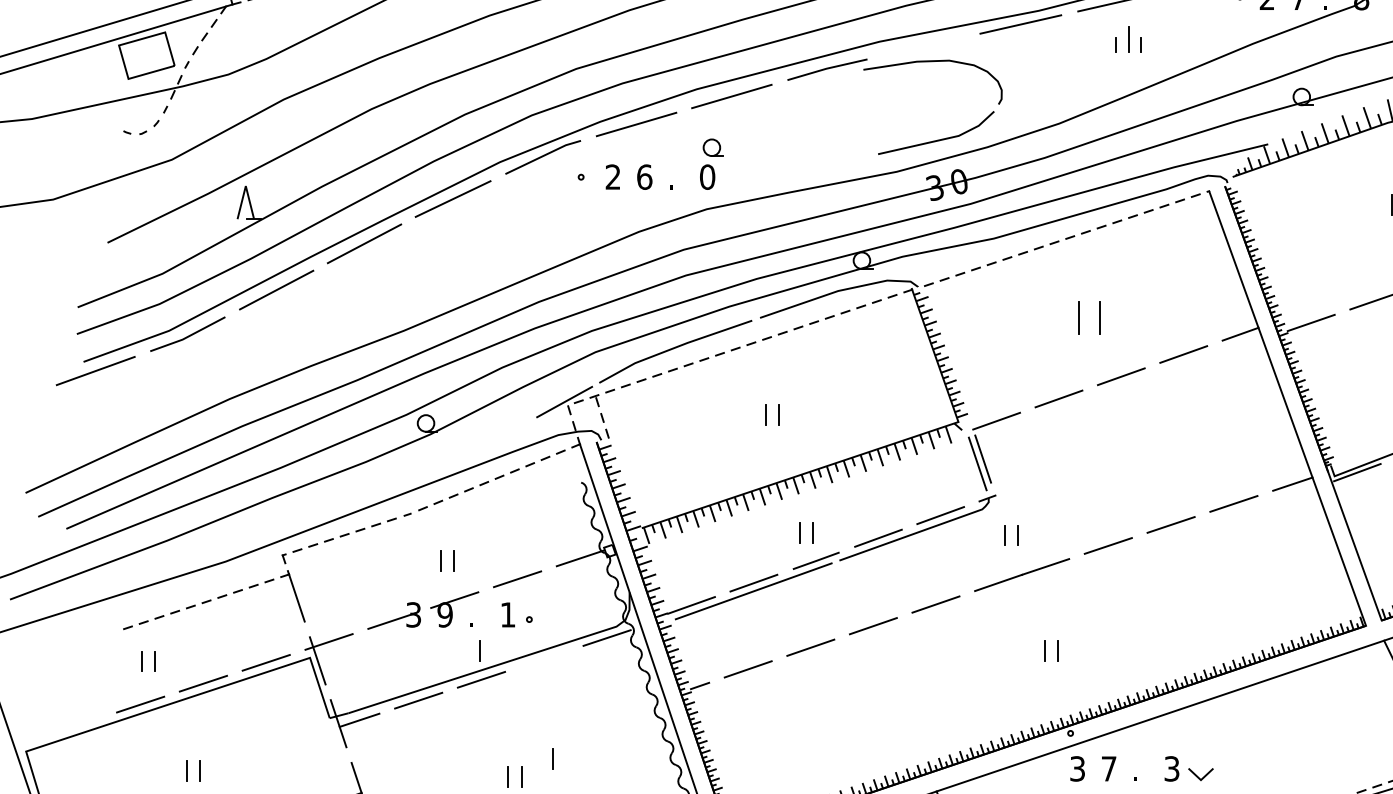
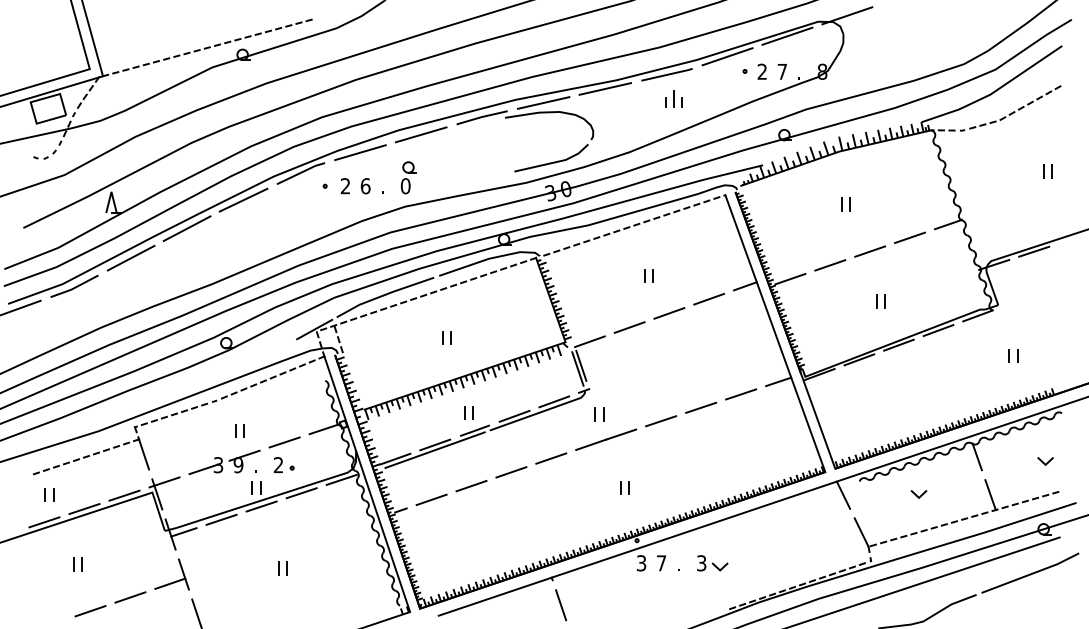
line: (923, 45) -> (543, 102), added
part: (1088, 317) -> (648, 275), size x0.62
text: (506, 613) -> (277, 464), 1 -> 2
line: (543, 659) -> (301, 493), added
line: (551, 758) -> (251, 487), moved

